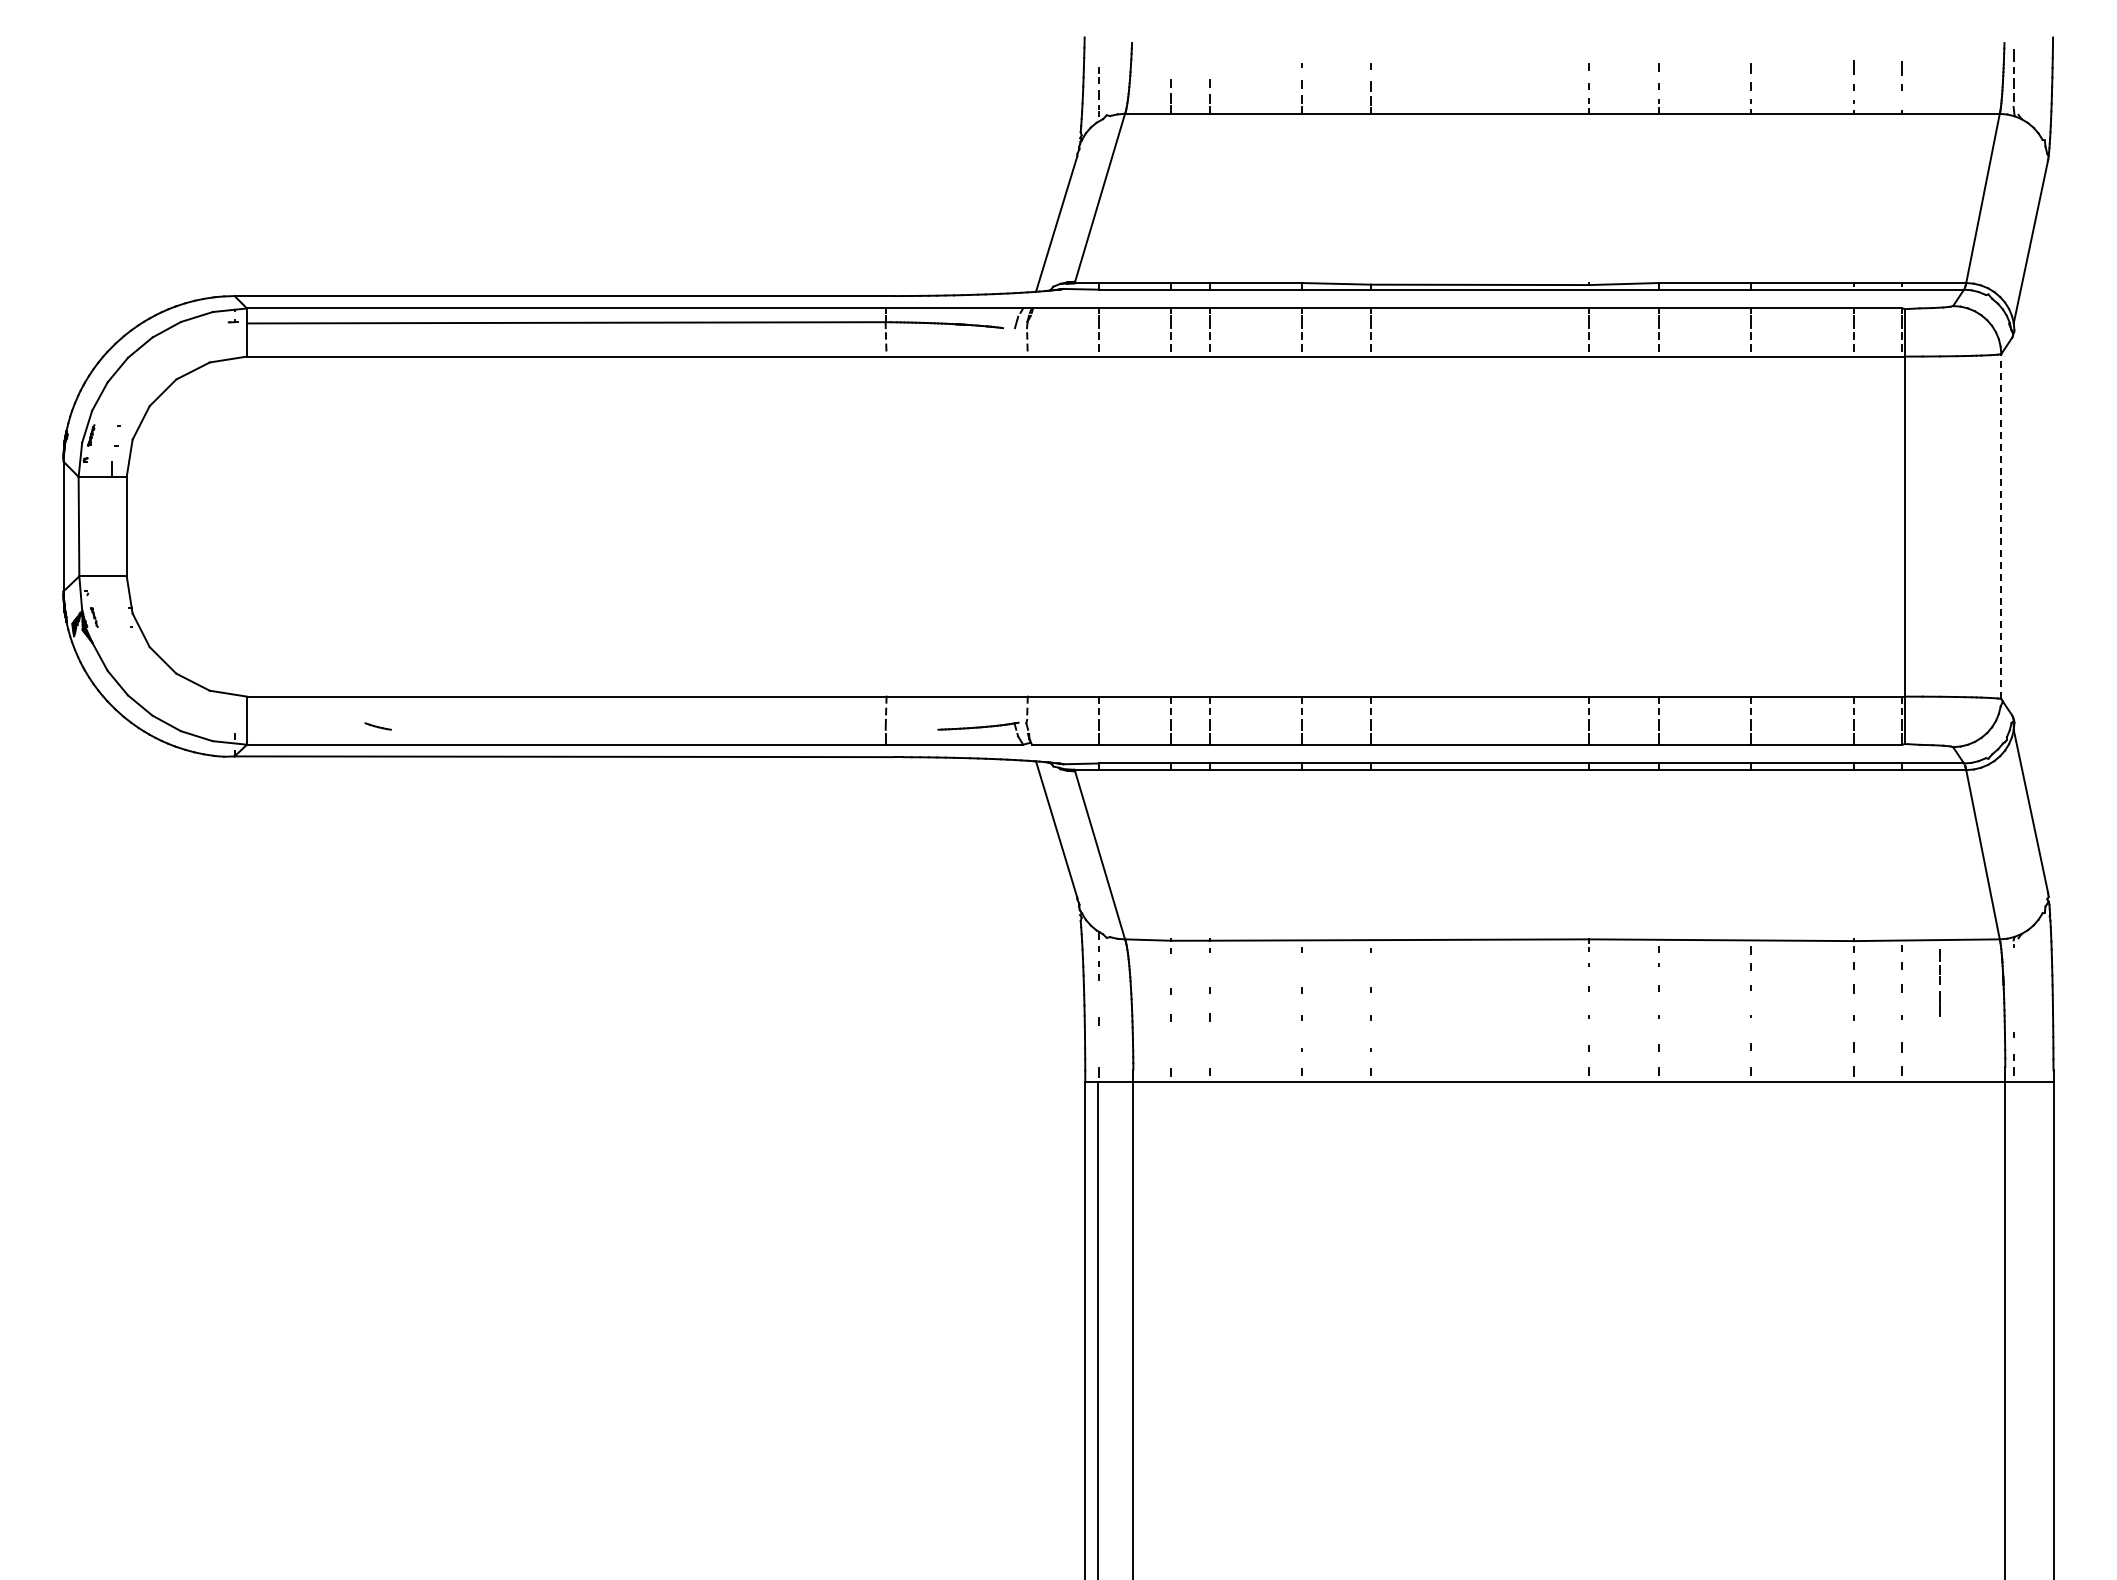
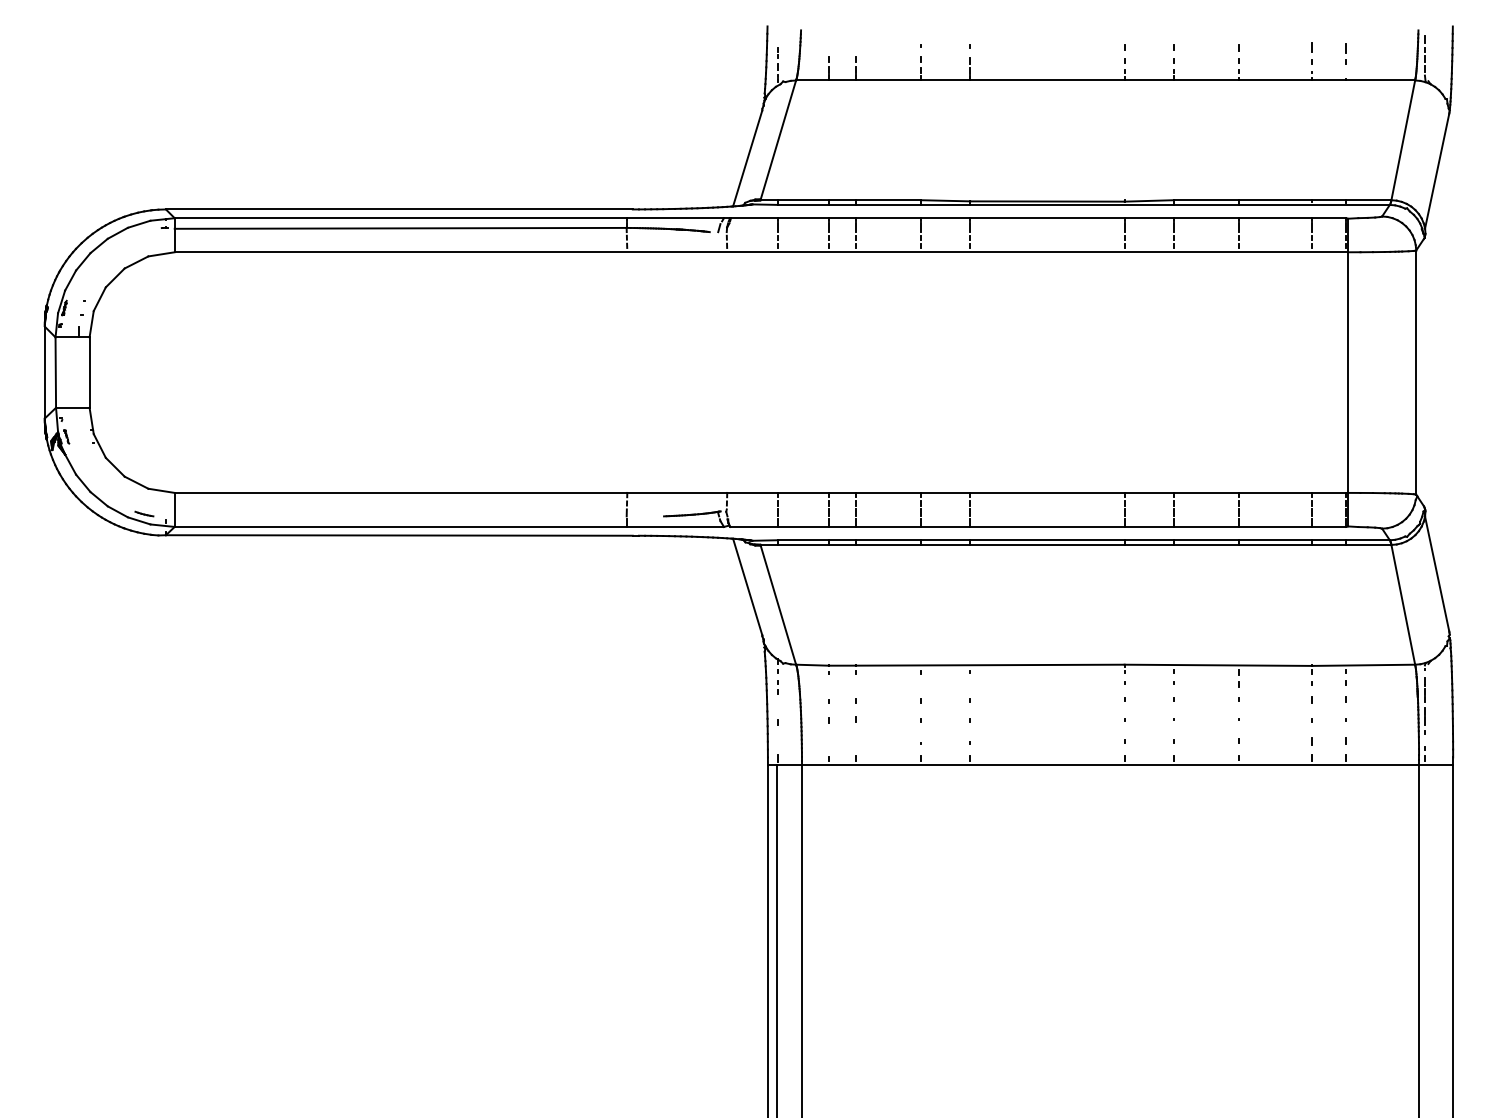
line: (2001, 526) -> (1416, 372), dashed -> solid
line: (377, 726) -> (143, 514), moved
line: (1939, 982) -> (1424, 700), moved

